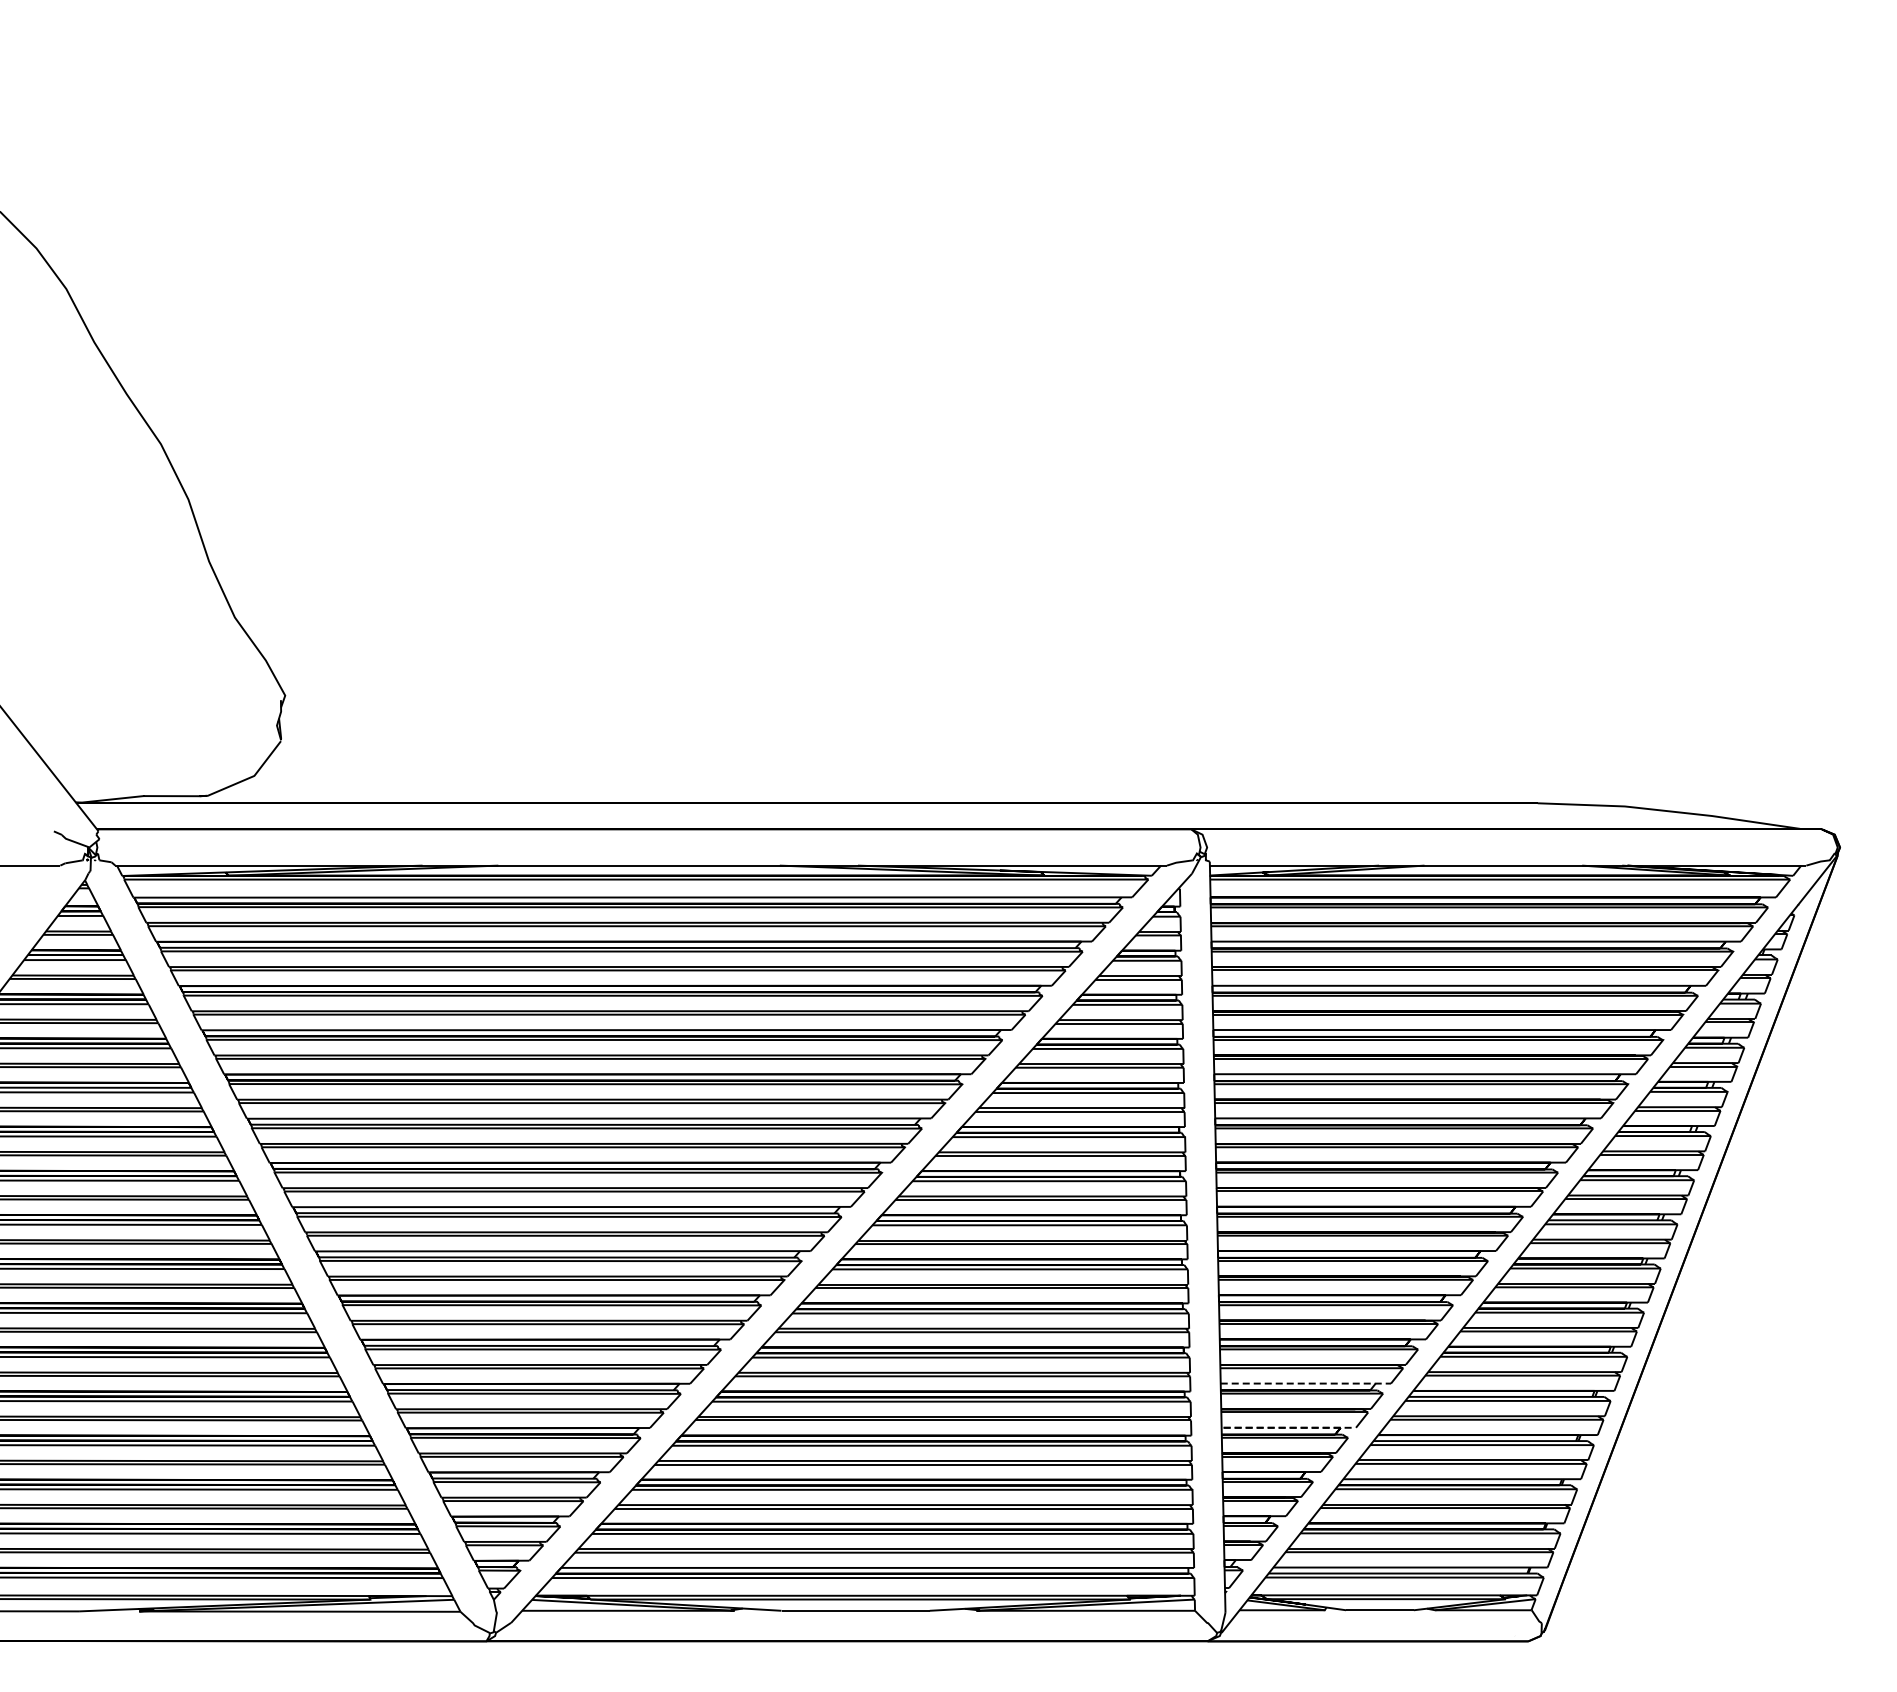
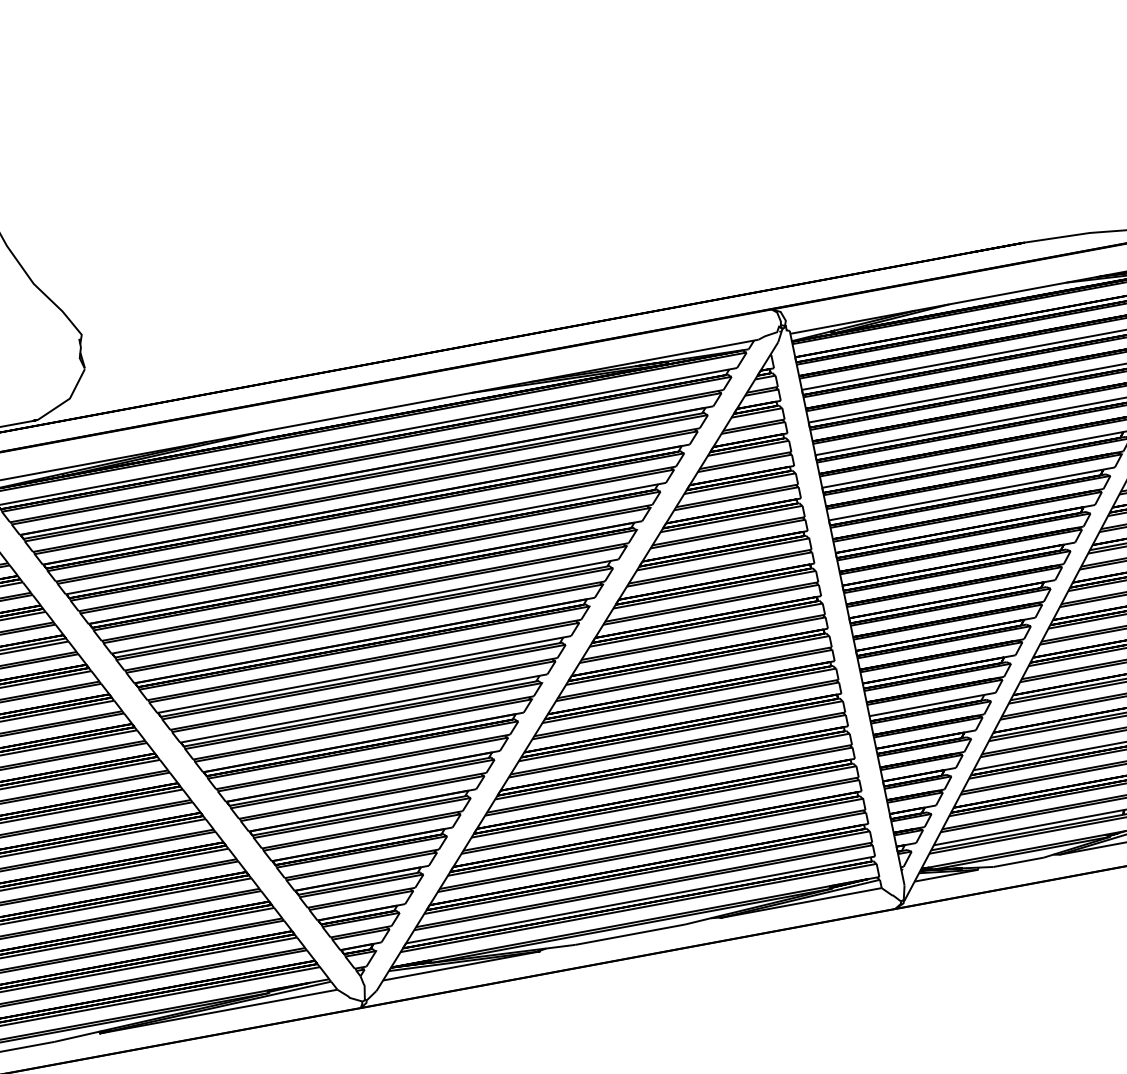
line: (1306, 1383) -> (933, 704), dashed -> solid
line: (1228, 1427) -> (881, 747), dashed -> solid

